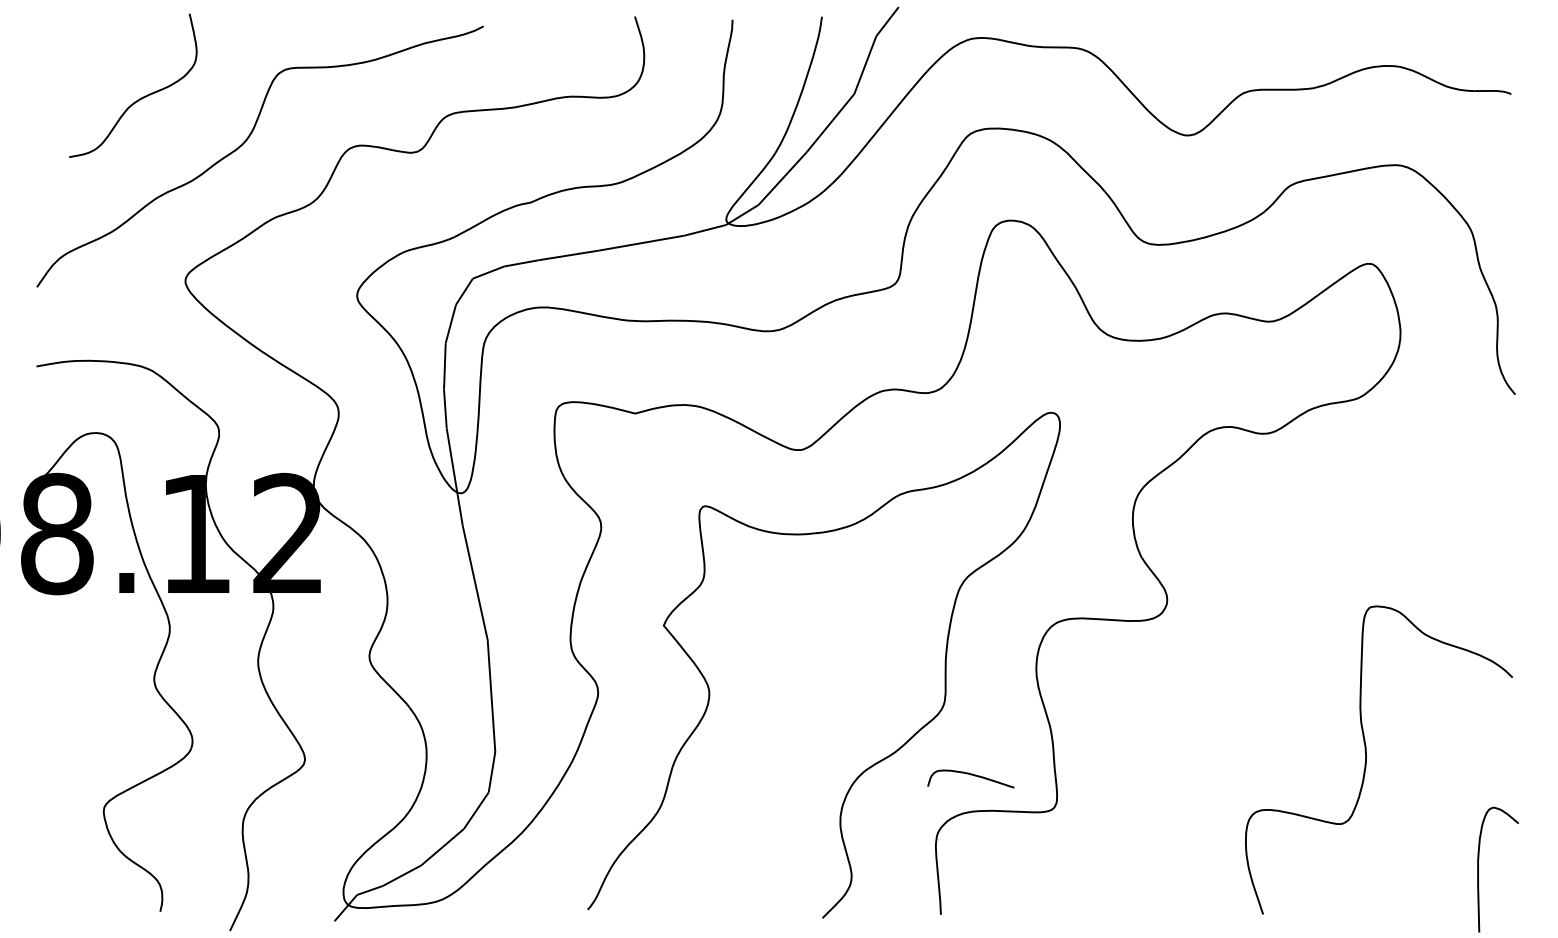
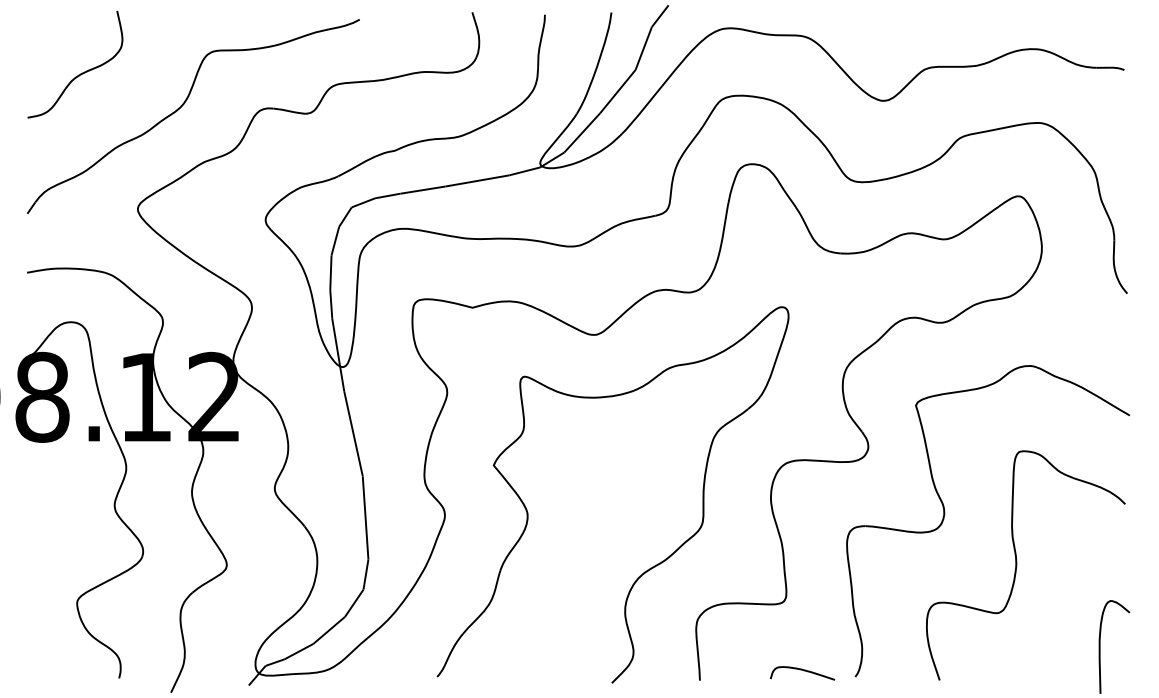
curve: (139, 98) -> (79, 74), moved
part: (1270, 691) -> (945, 514), added
curve: (970, 775) -> (802, 670), moved

